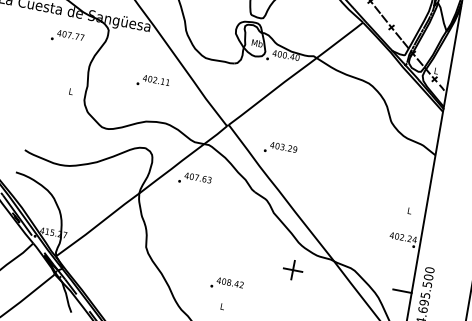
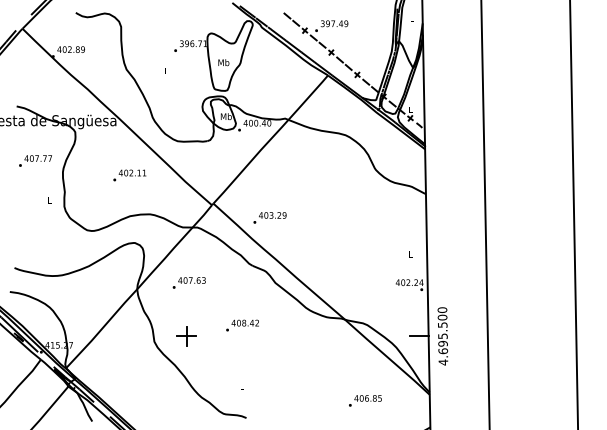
text: (67, 36) -> (35, 160), moved
text: (194, 179) -> (188, 282), moved
part: (292, 270) -> (186, 336), moved
text: (227, 284) -> (242, 325), moved

